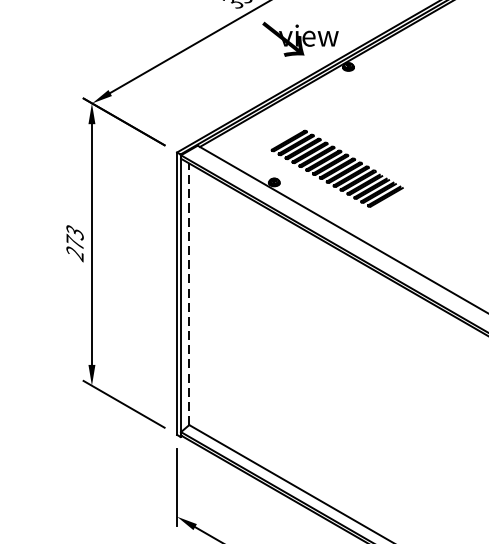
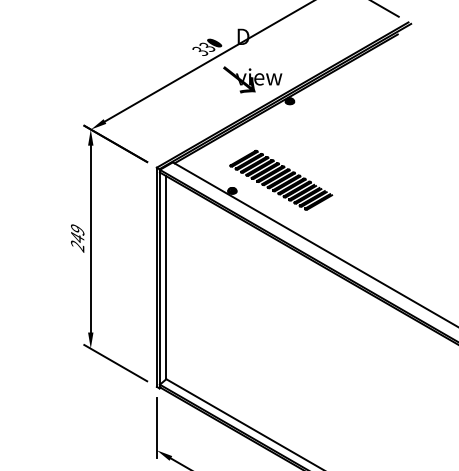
text: (74, 237) -> (77, 233), 273 -> 249
line: (189, 294) -> (166, 277), dashed -> solid

